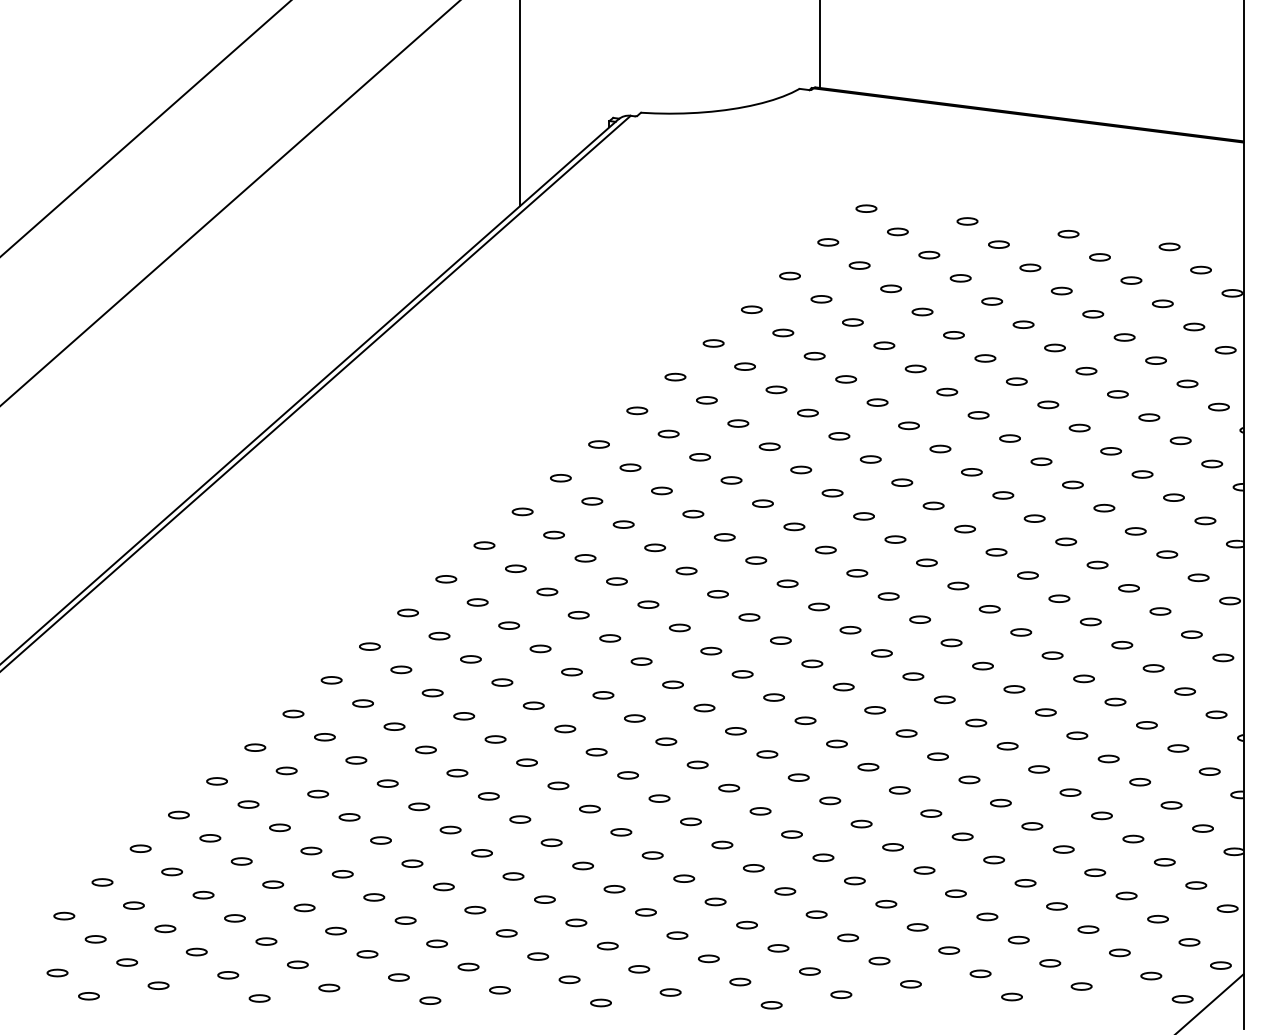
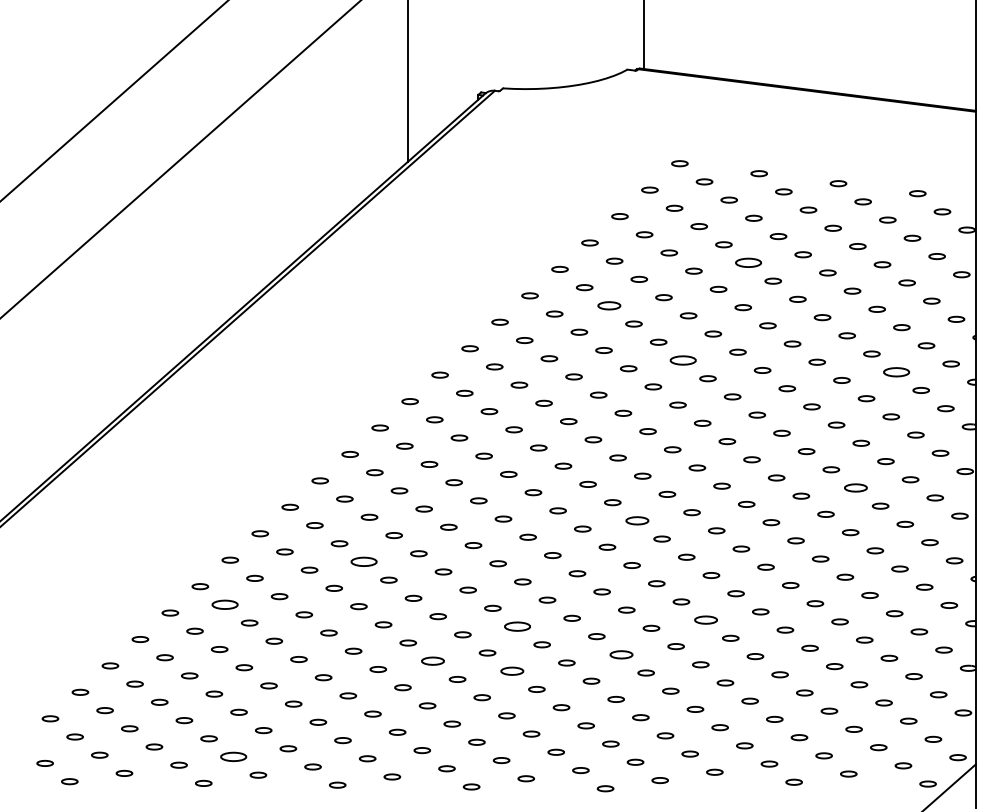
part: (953, 335) -> (748, 263), size x1.6
part: (776, 389) -> (609, 305), size x1.4
part: (870, 459) -> (683, 360), size x1.6
part: (1142, 474) -> (896, 372), size x1.6
part: (1090, 621) -> (855, 487), size x1.4
part: (812, 663) -> (637, 520), size x1.4
part: (464, 716) -> (364, 562), size x1.6
part: (286, 770) -> (224, 604), size x1.6
part: (899, 790) -> (705, 620), size x1.4
part: (659, 798) -> (517, 626), size x1.6
part: (791, 834) -> (621, 654), size x1.4
part: (551, 842) -> (432, 661), size x1.4
part: (652, 855) -> (512, 671), size x1.4
part: (297, 964) -> (233, 756), size x1.6

